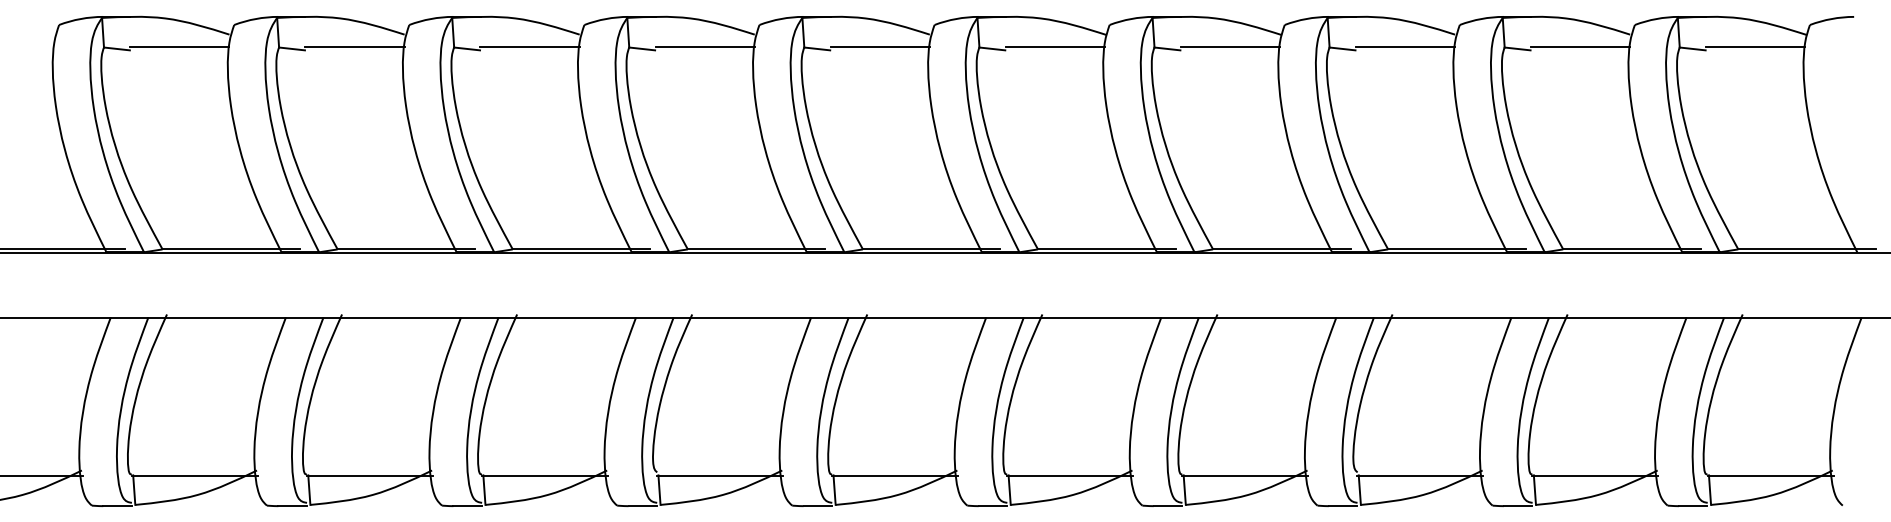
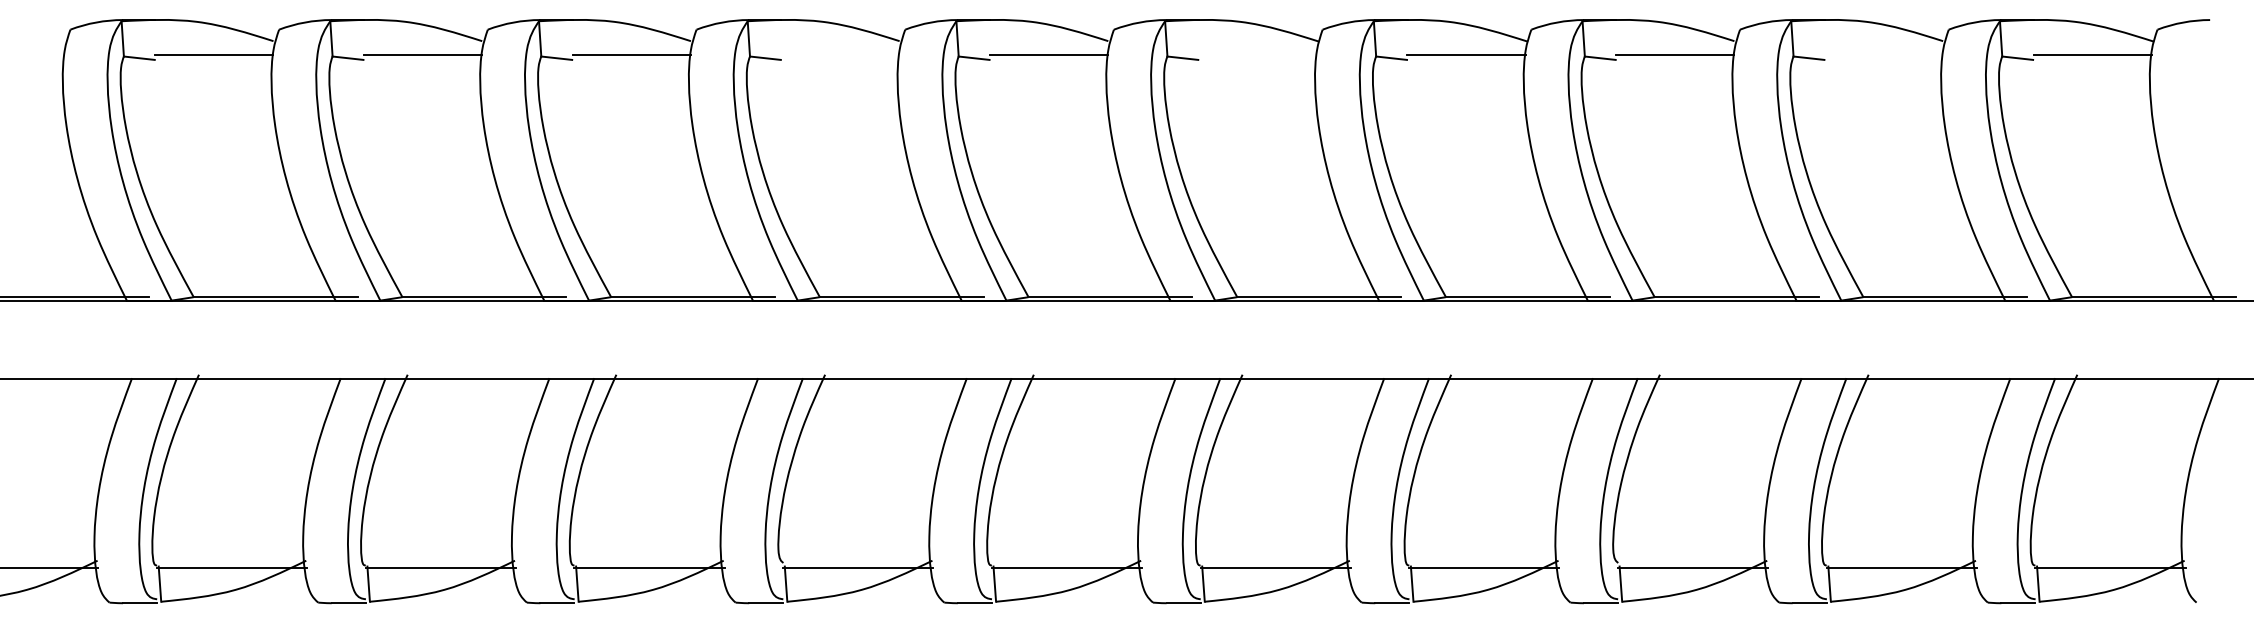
line: (705, 46) -> (840, 55), removed
line: (1054, 46) -> (1257, 55), removed
line: (1580, 46) -> (1883, 55), removed

